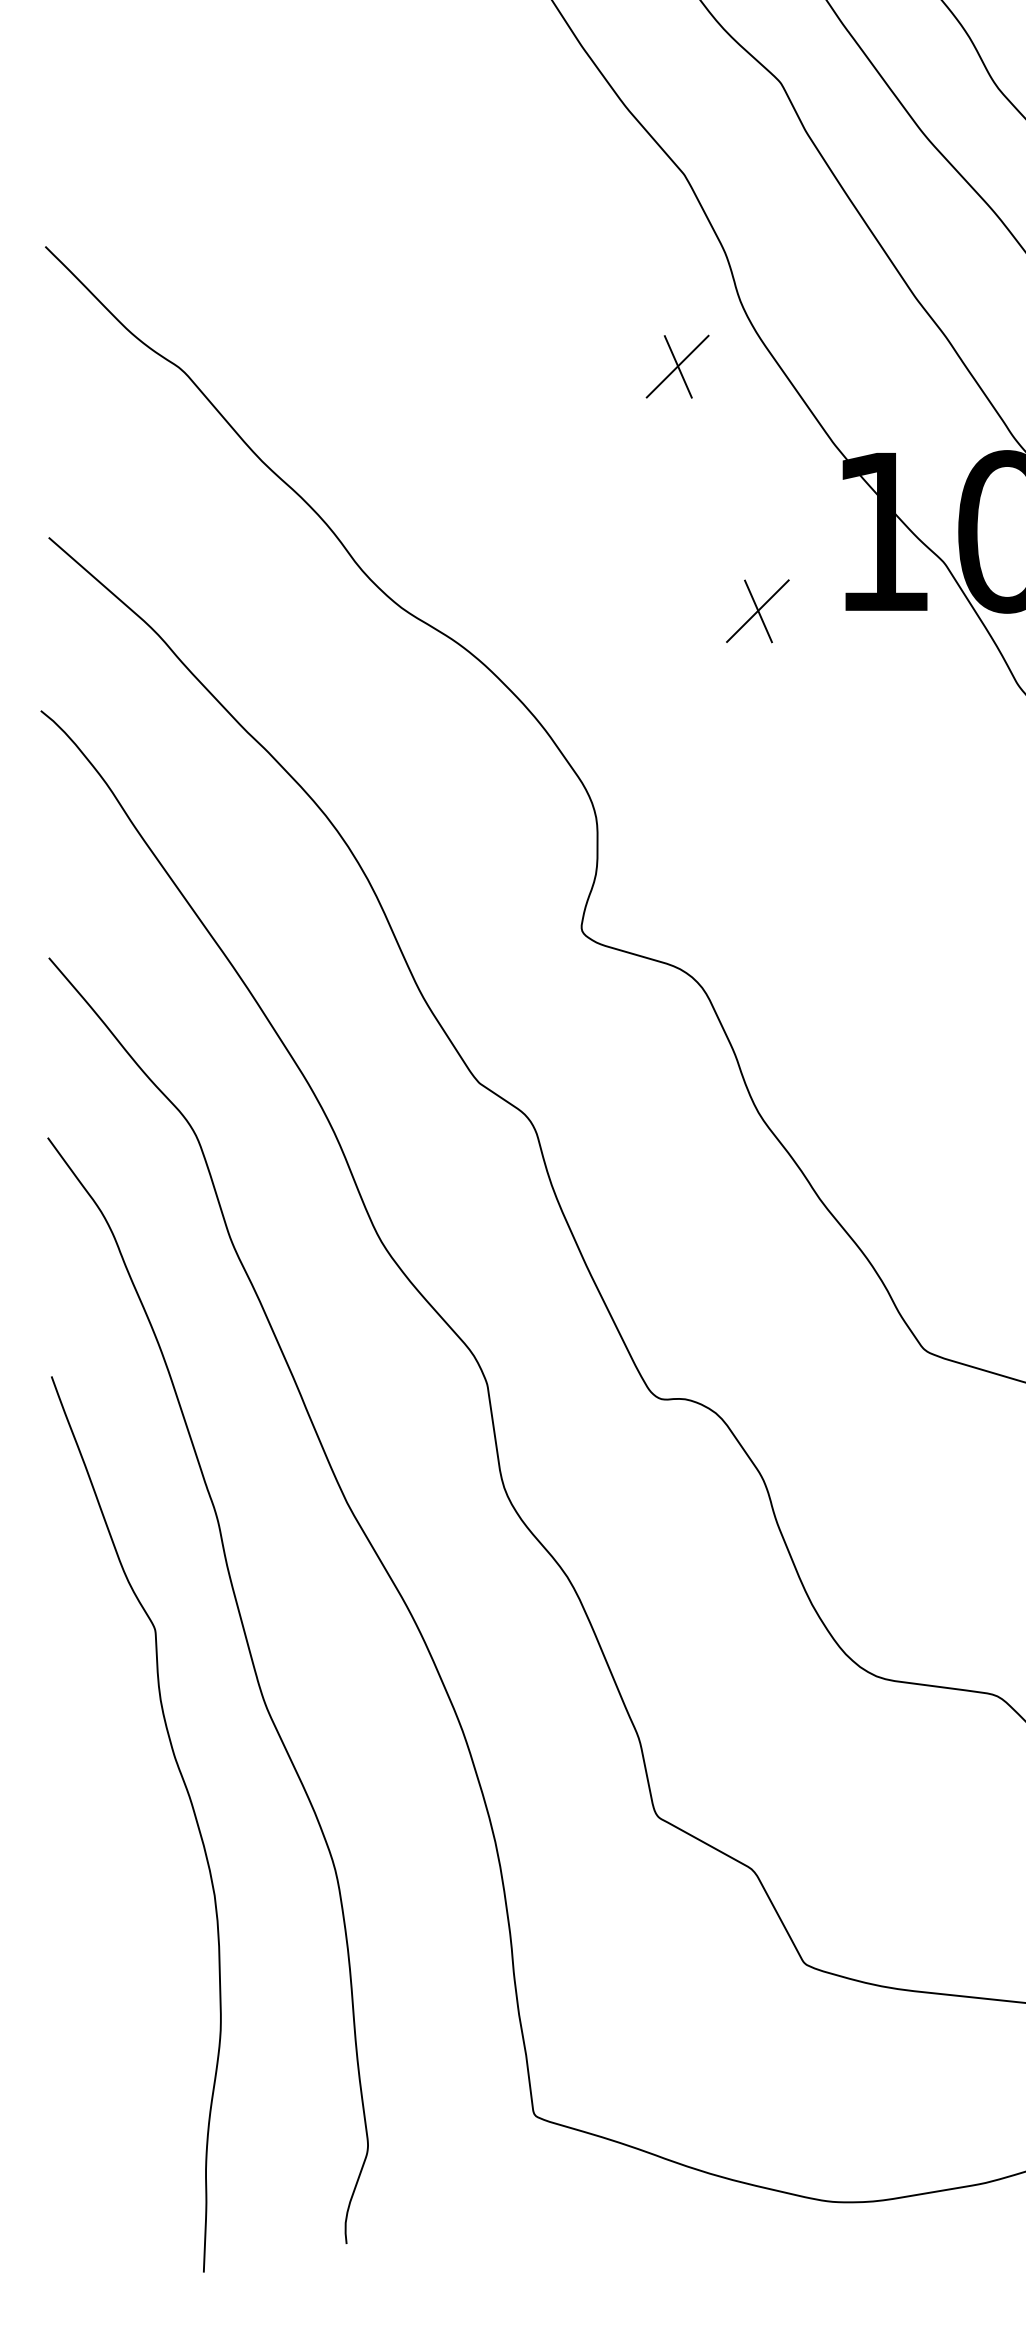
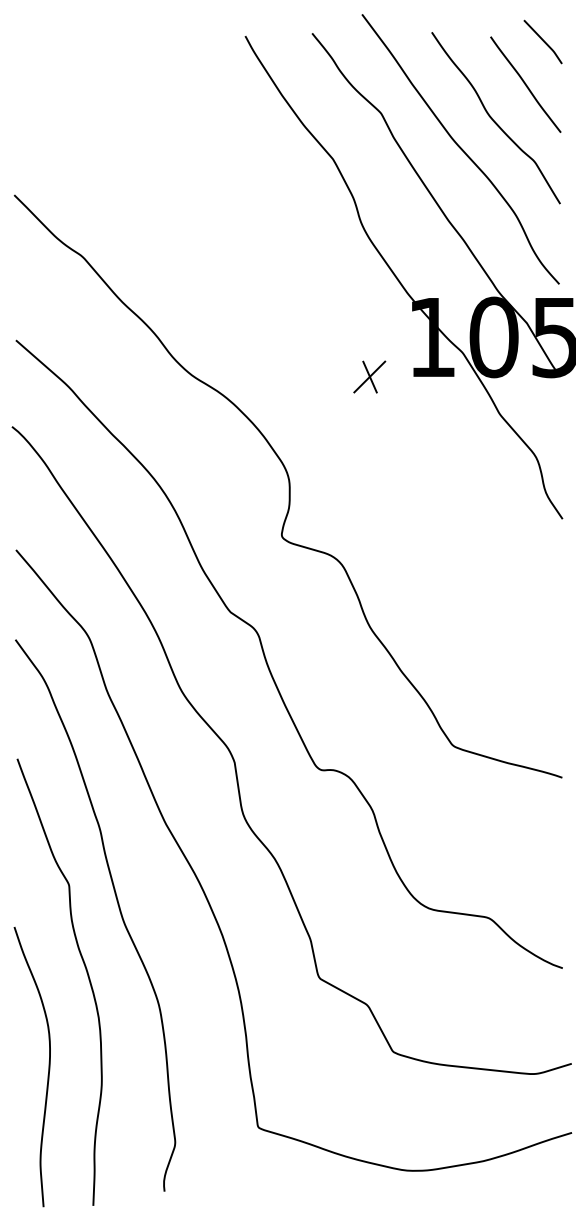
part: (677, 365) -> (329, 254), removed
curve: (113, 1995) -> (48, 1067), added

